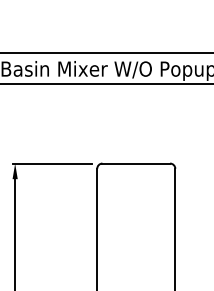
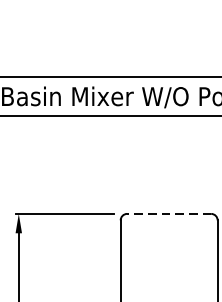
line: (136, 163) -> (169, 213), solid -> dashed

